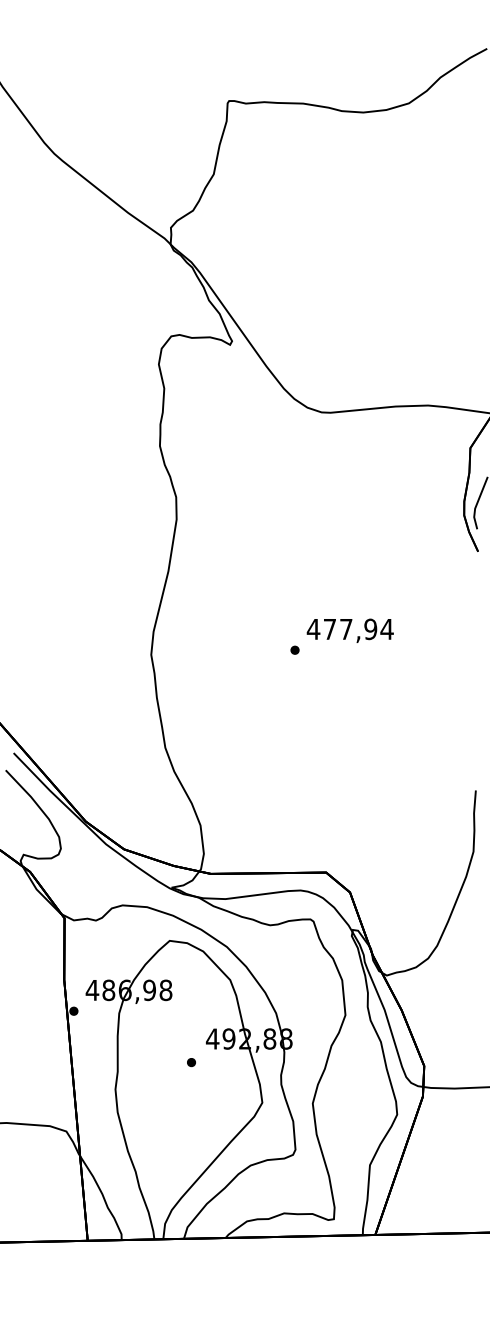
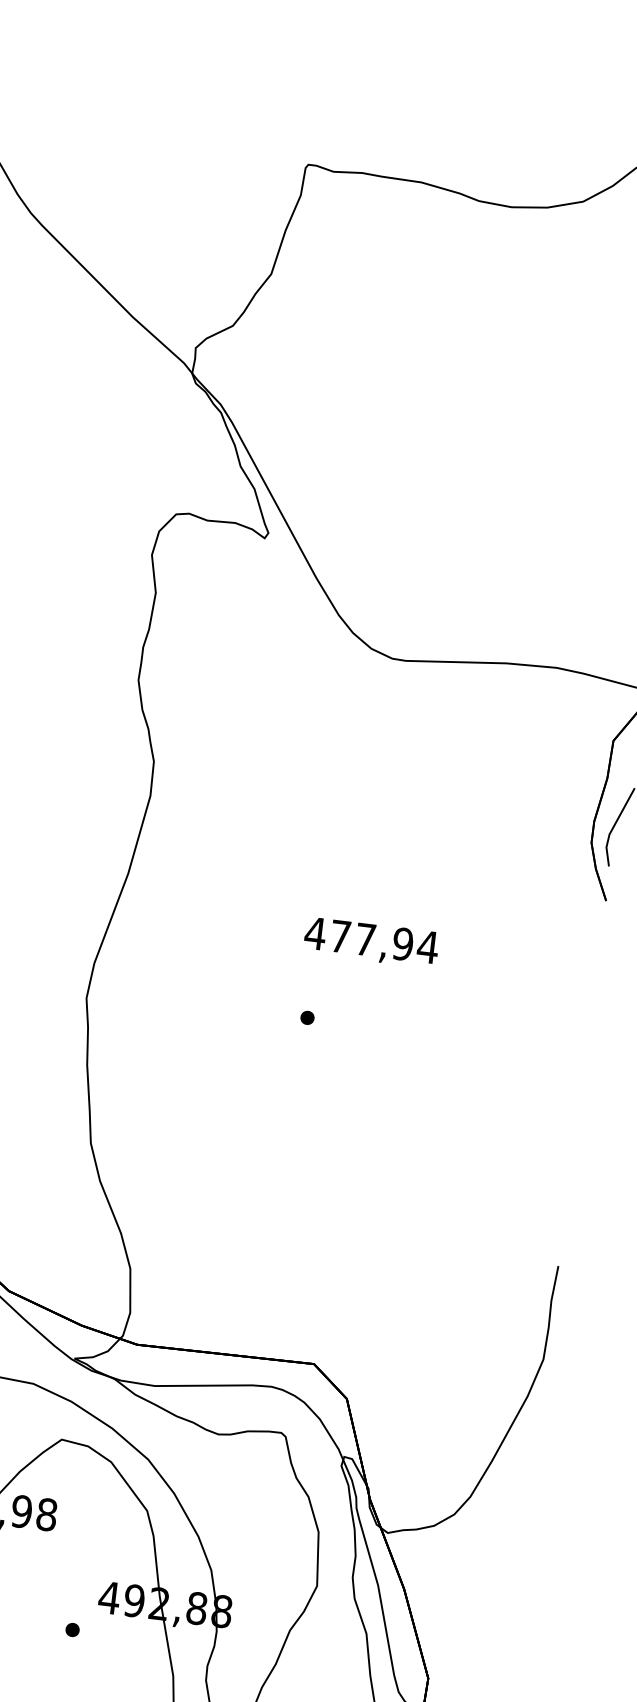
text: (349, 630) -> (370, 941), moved

